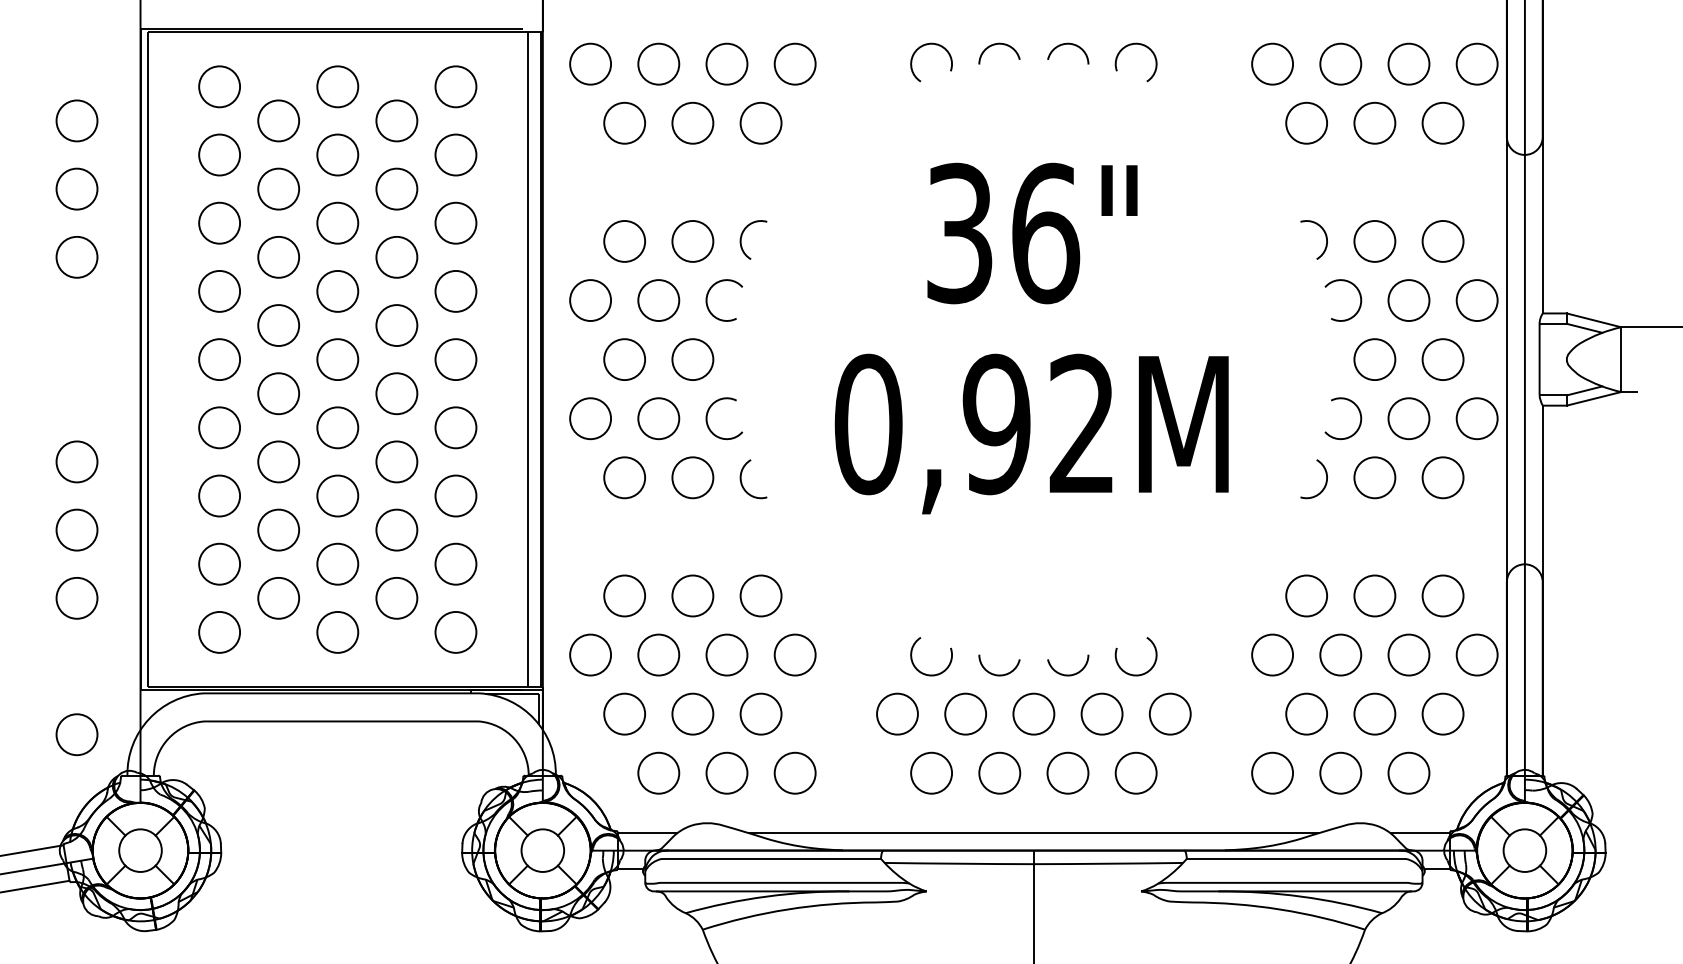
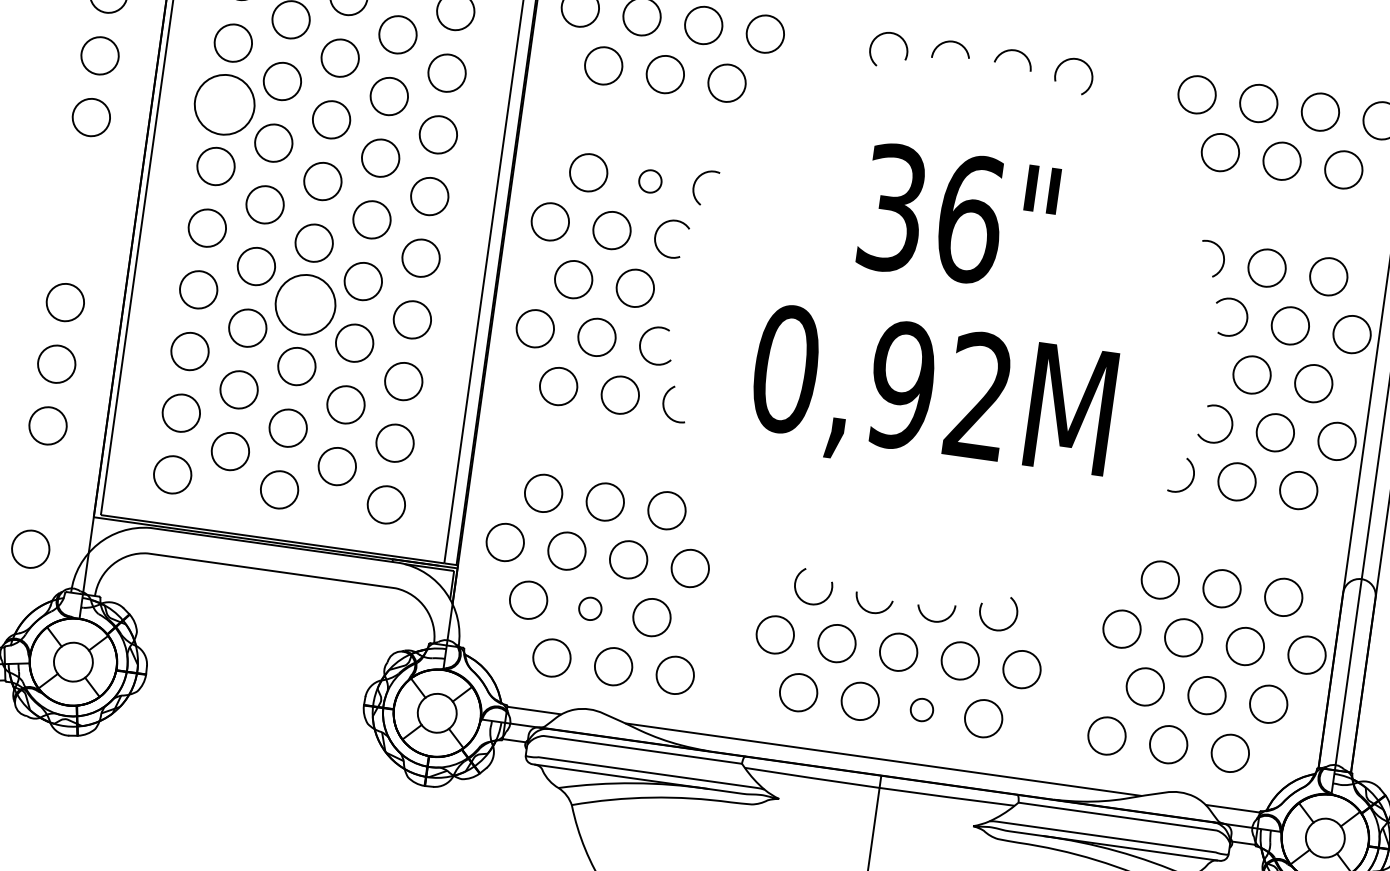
circle: (219, 222) -> (224, 104), size x1.6
circle: (692, 241) -> (650, 181), size x0.6
circle: (337, 427) -> (305, 304), size x1.6
circle: (692, 713) -> (590, 608), size x0.6
circle: (1067, 772) -> (921, 709), size x0.6

